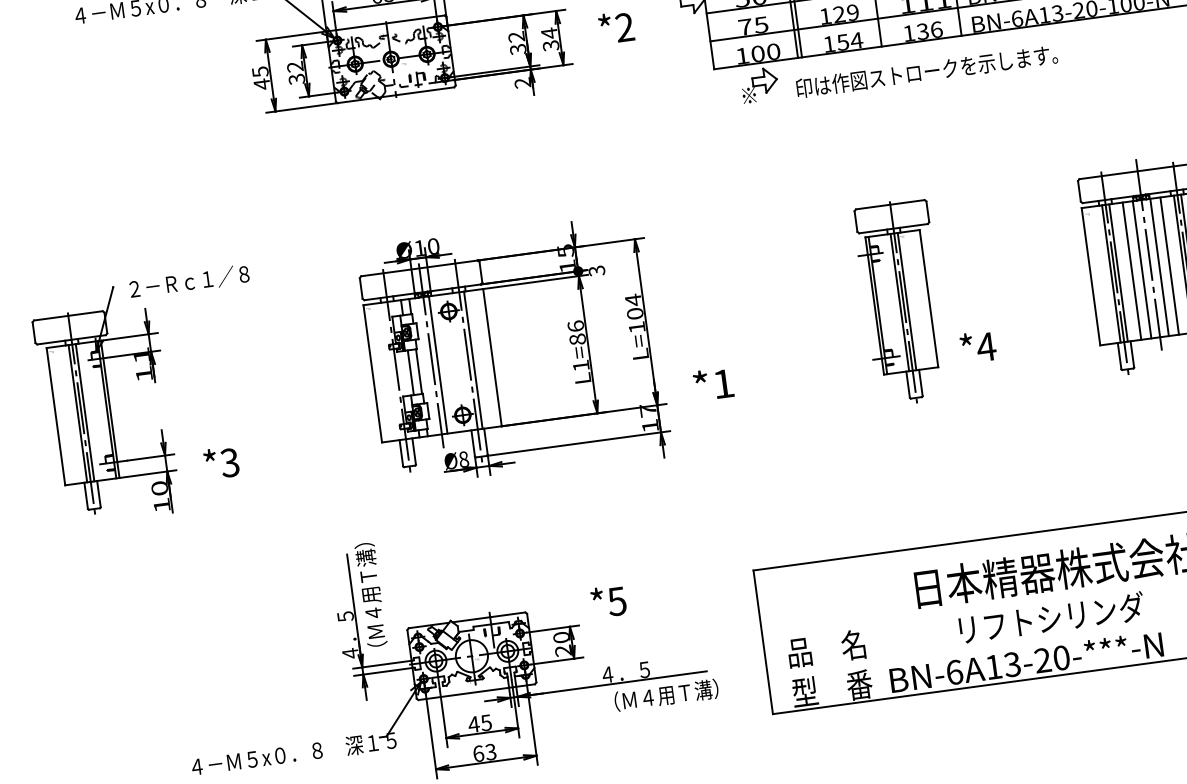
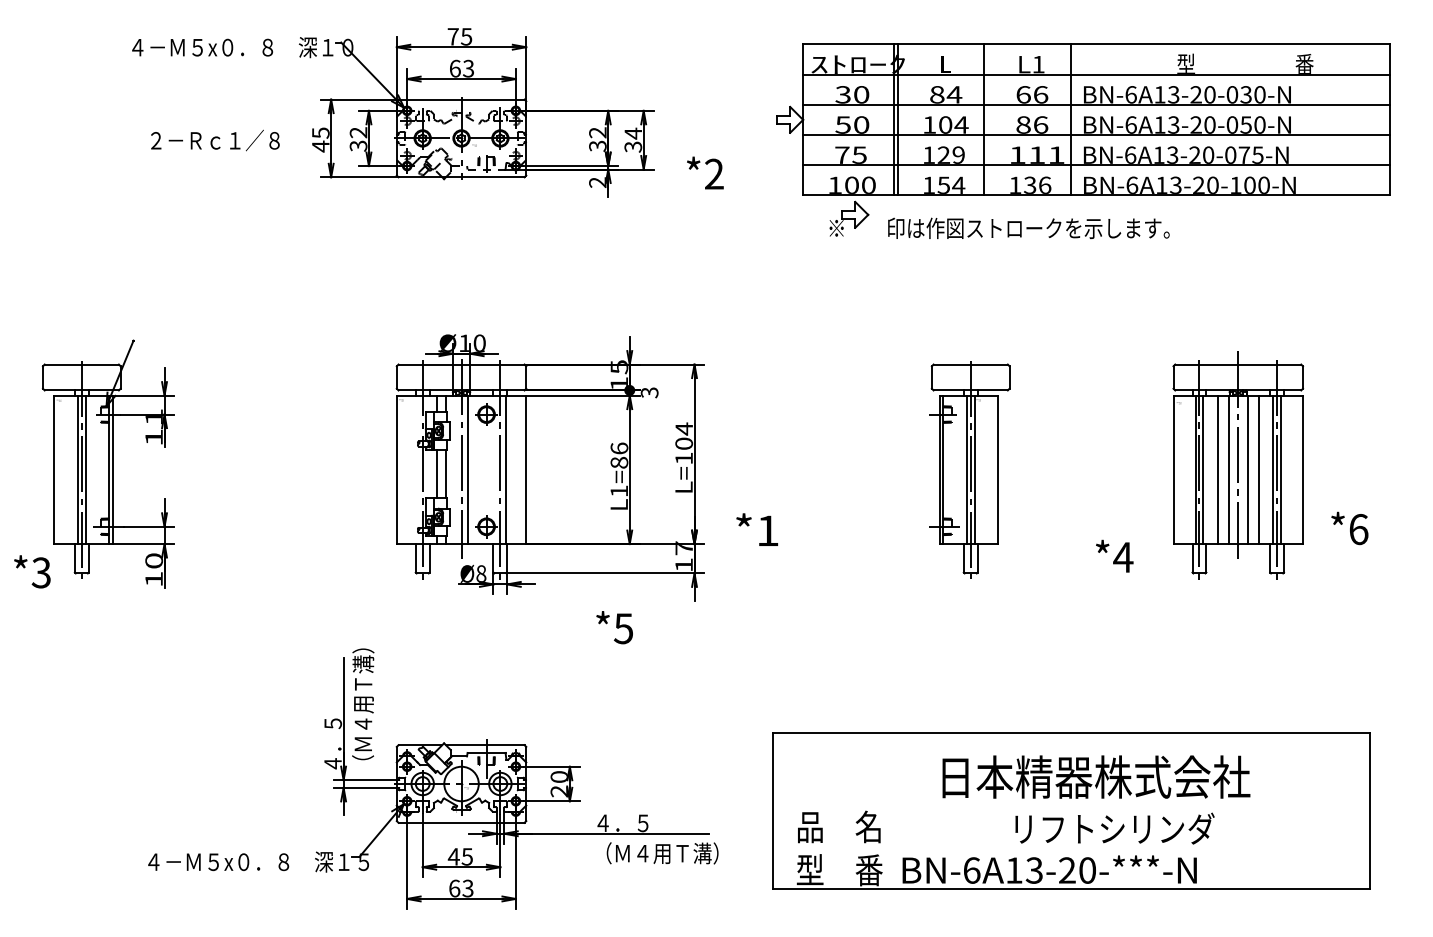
text: (616, 27) -> (705, 172), moved
text: (189, 281) -> (215, 140), moved
text: (977, 346) -> (1114, 555), moved
text: (221, 462) -> (32, 571), moved
text: (608, 601) -> (614, 627), moved
text: (1051, 617) -> (1114, 828), moved

